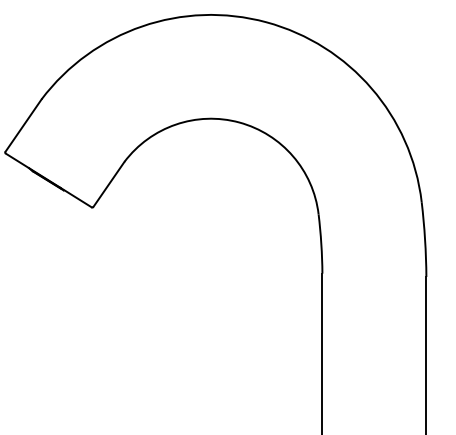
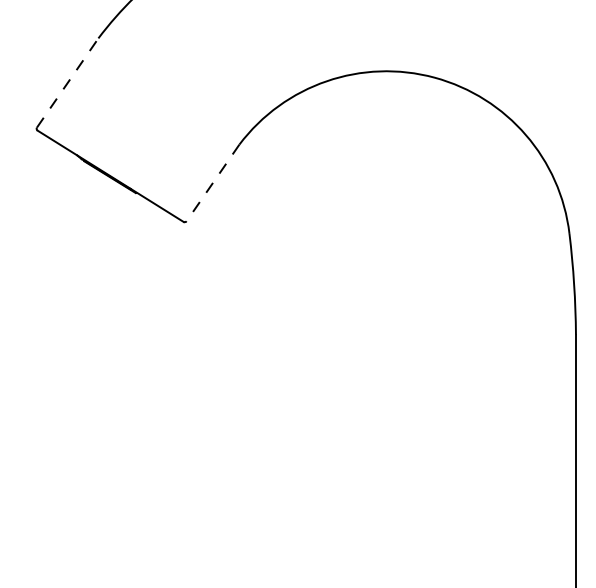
line: (23, 125) -> (67, 82), solid -> dashed
line: (108, 184) -> (212, 183), solid -> dashed

